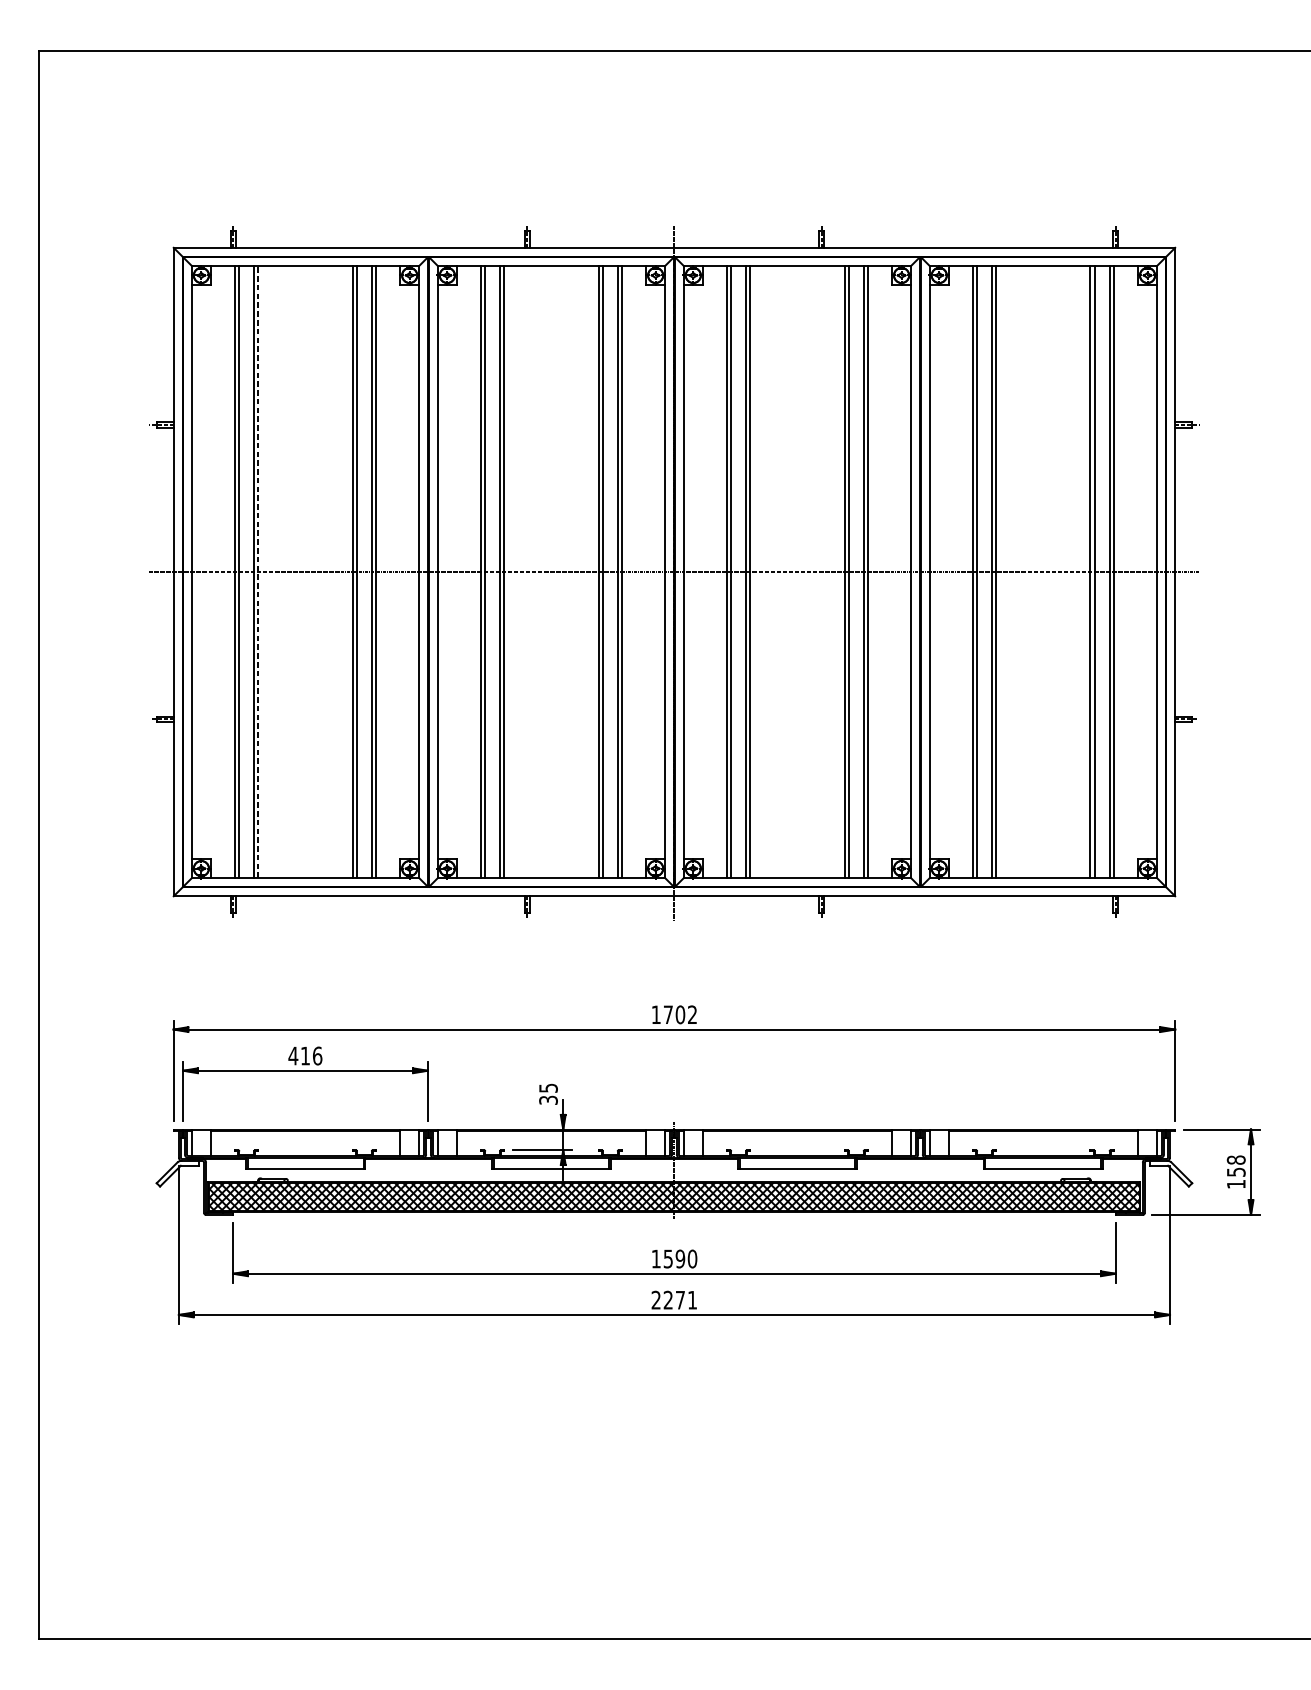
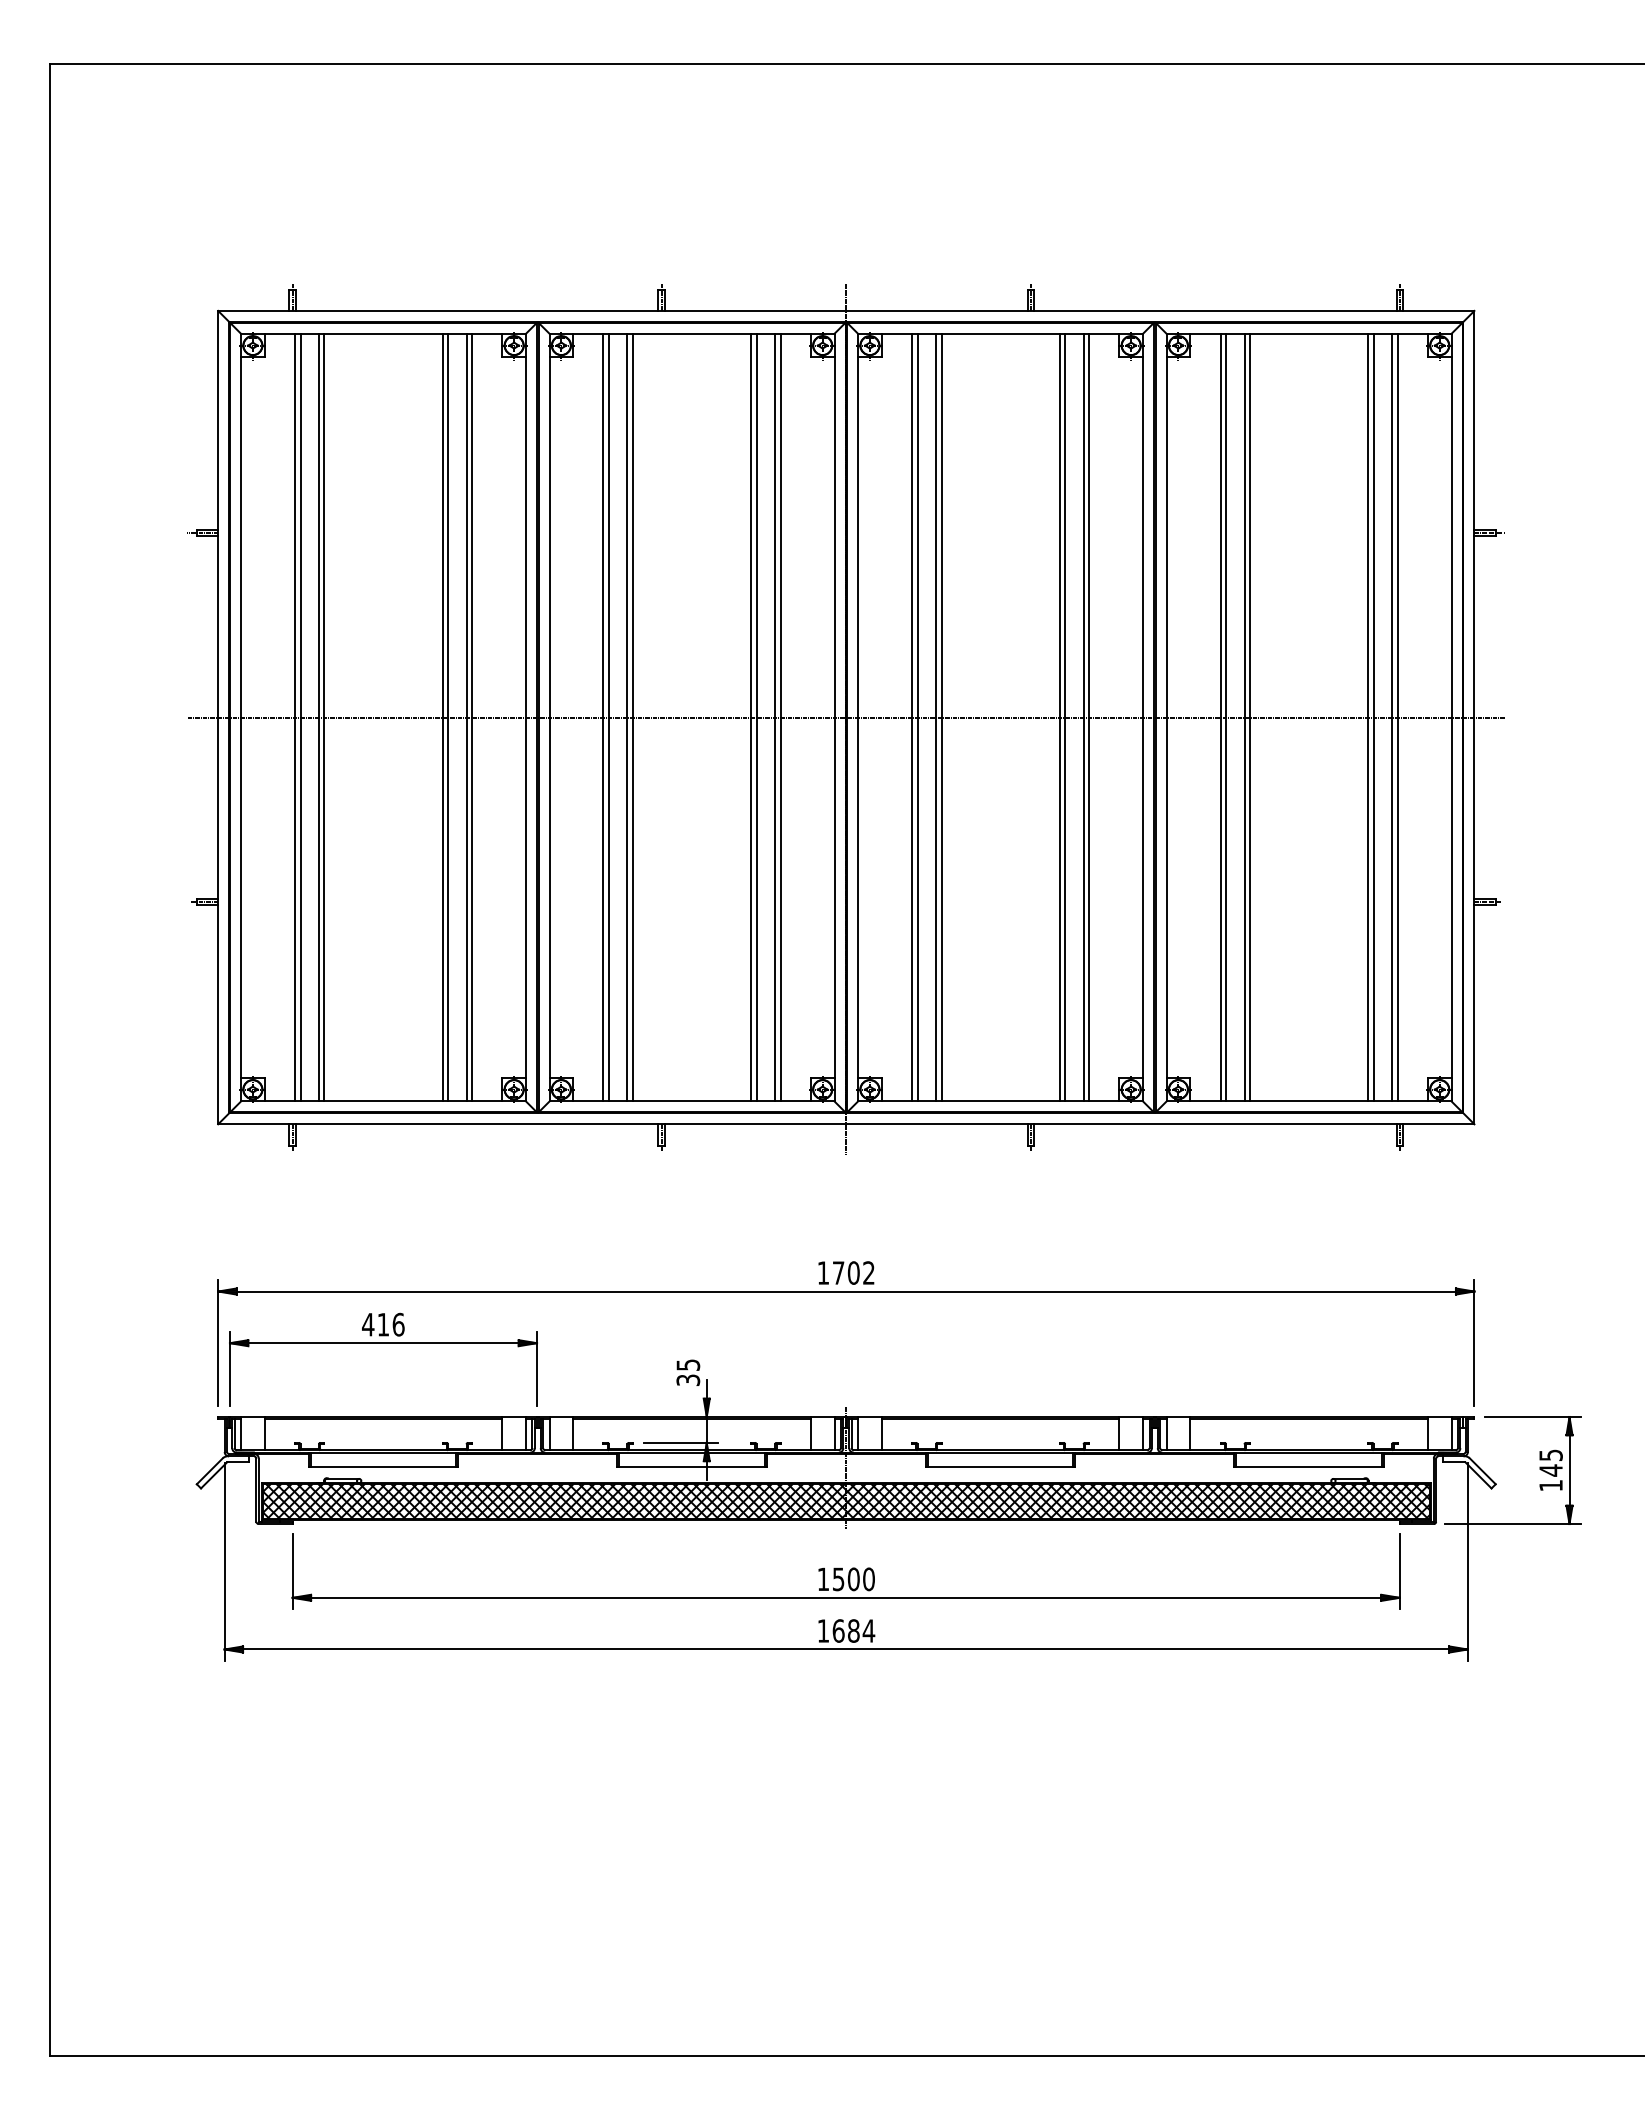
line: (258, 571) -> (324, 717), dashed -> solid
text: (1235, 1165) -> (1550, 1462), 158 -> 145
text: (680, 1259) -> (853, 1579), 1590 -> 1500
text: (674, 1299) -> (846, 1630), 2271 -> 1684

